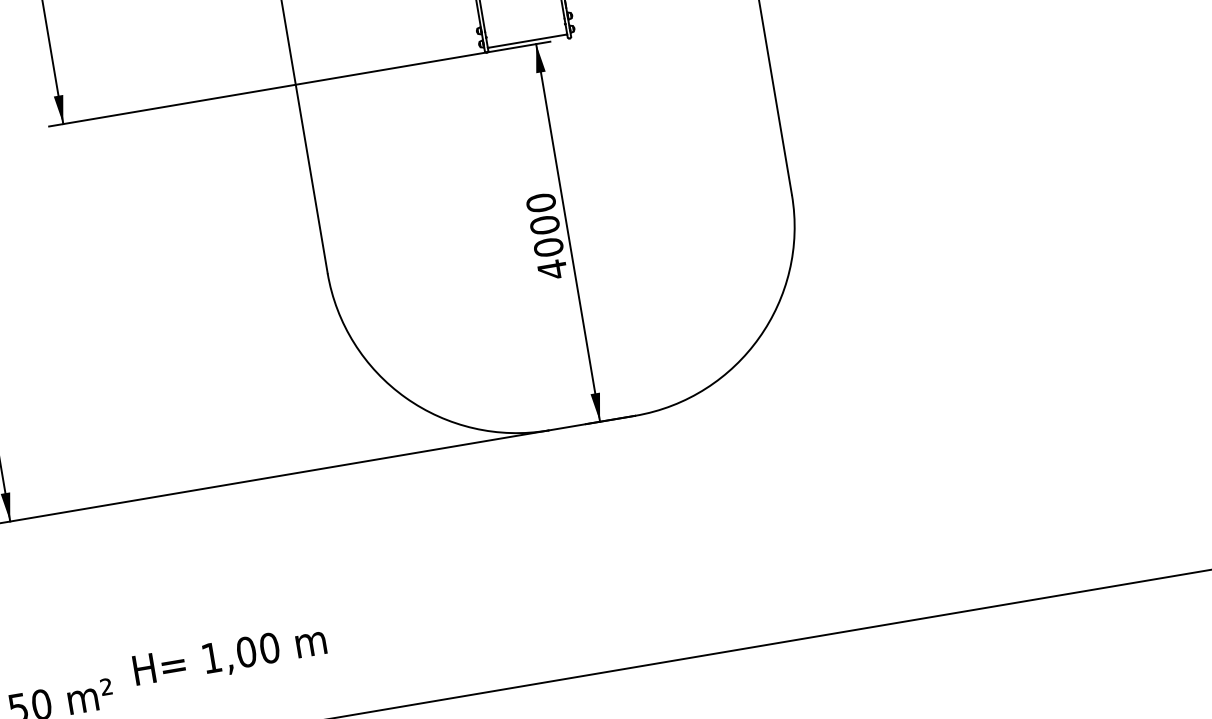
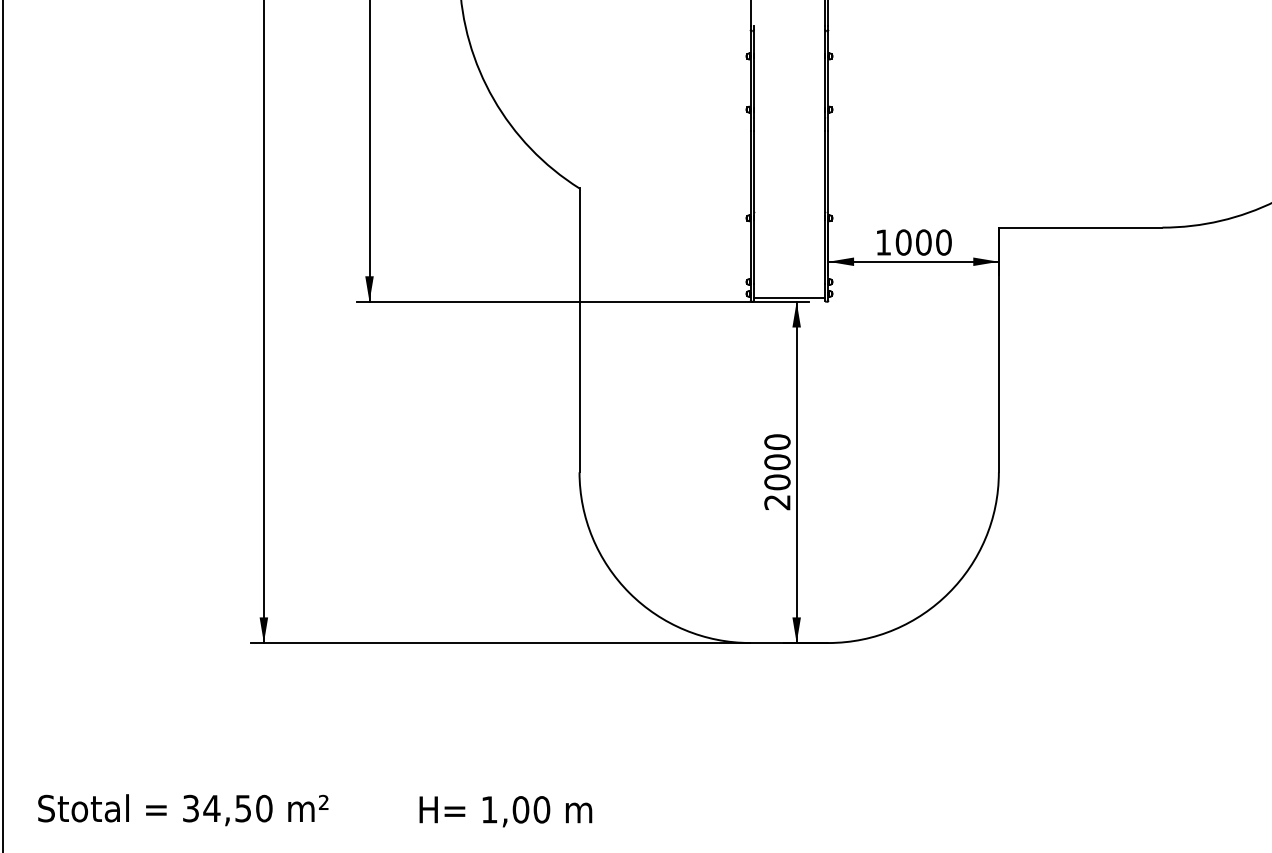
text: (552, 269) -> (777, 502), 4000 -> 2000
text: (229, 656) -> (505, 811), moved

